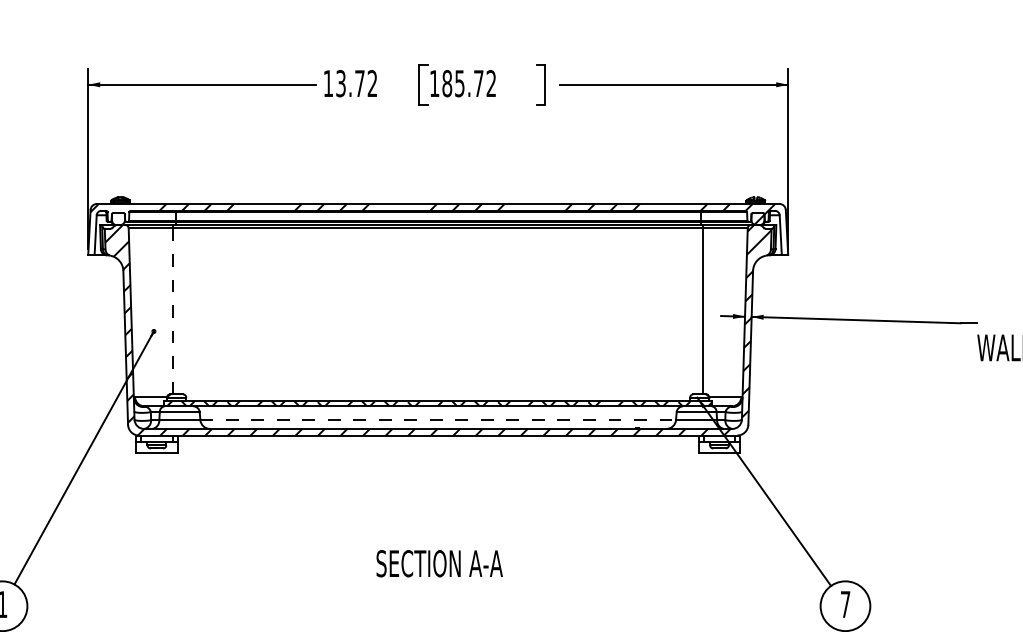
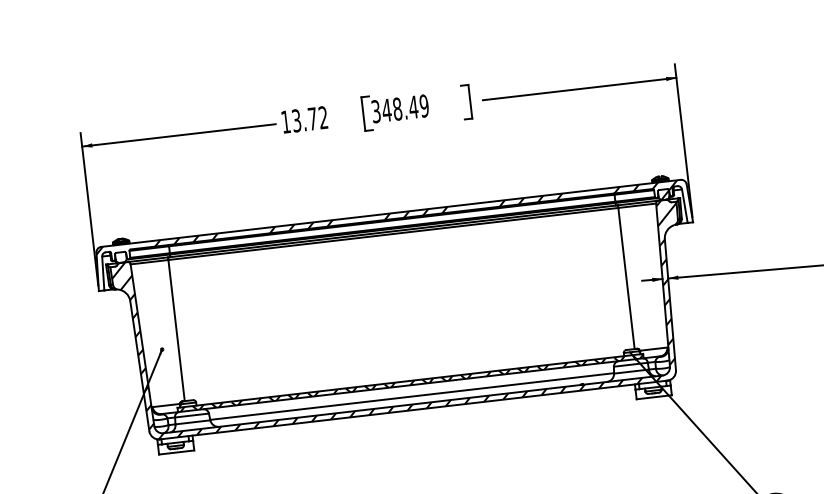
text: (463, 83) -> (400, 108), 185.72 -> 348.49
line: (173, 310) -> (176, 329), dashed -> solid
line: (438, 419) -> (412, 396), dashed -> solid

